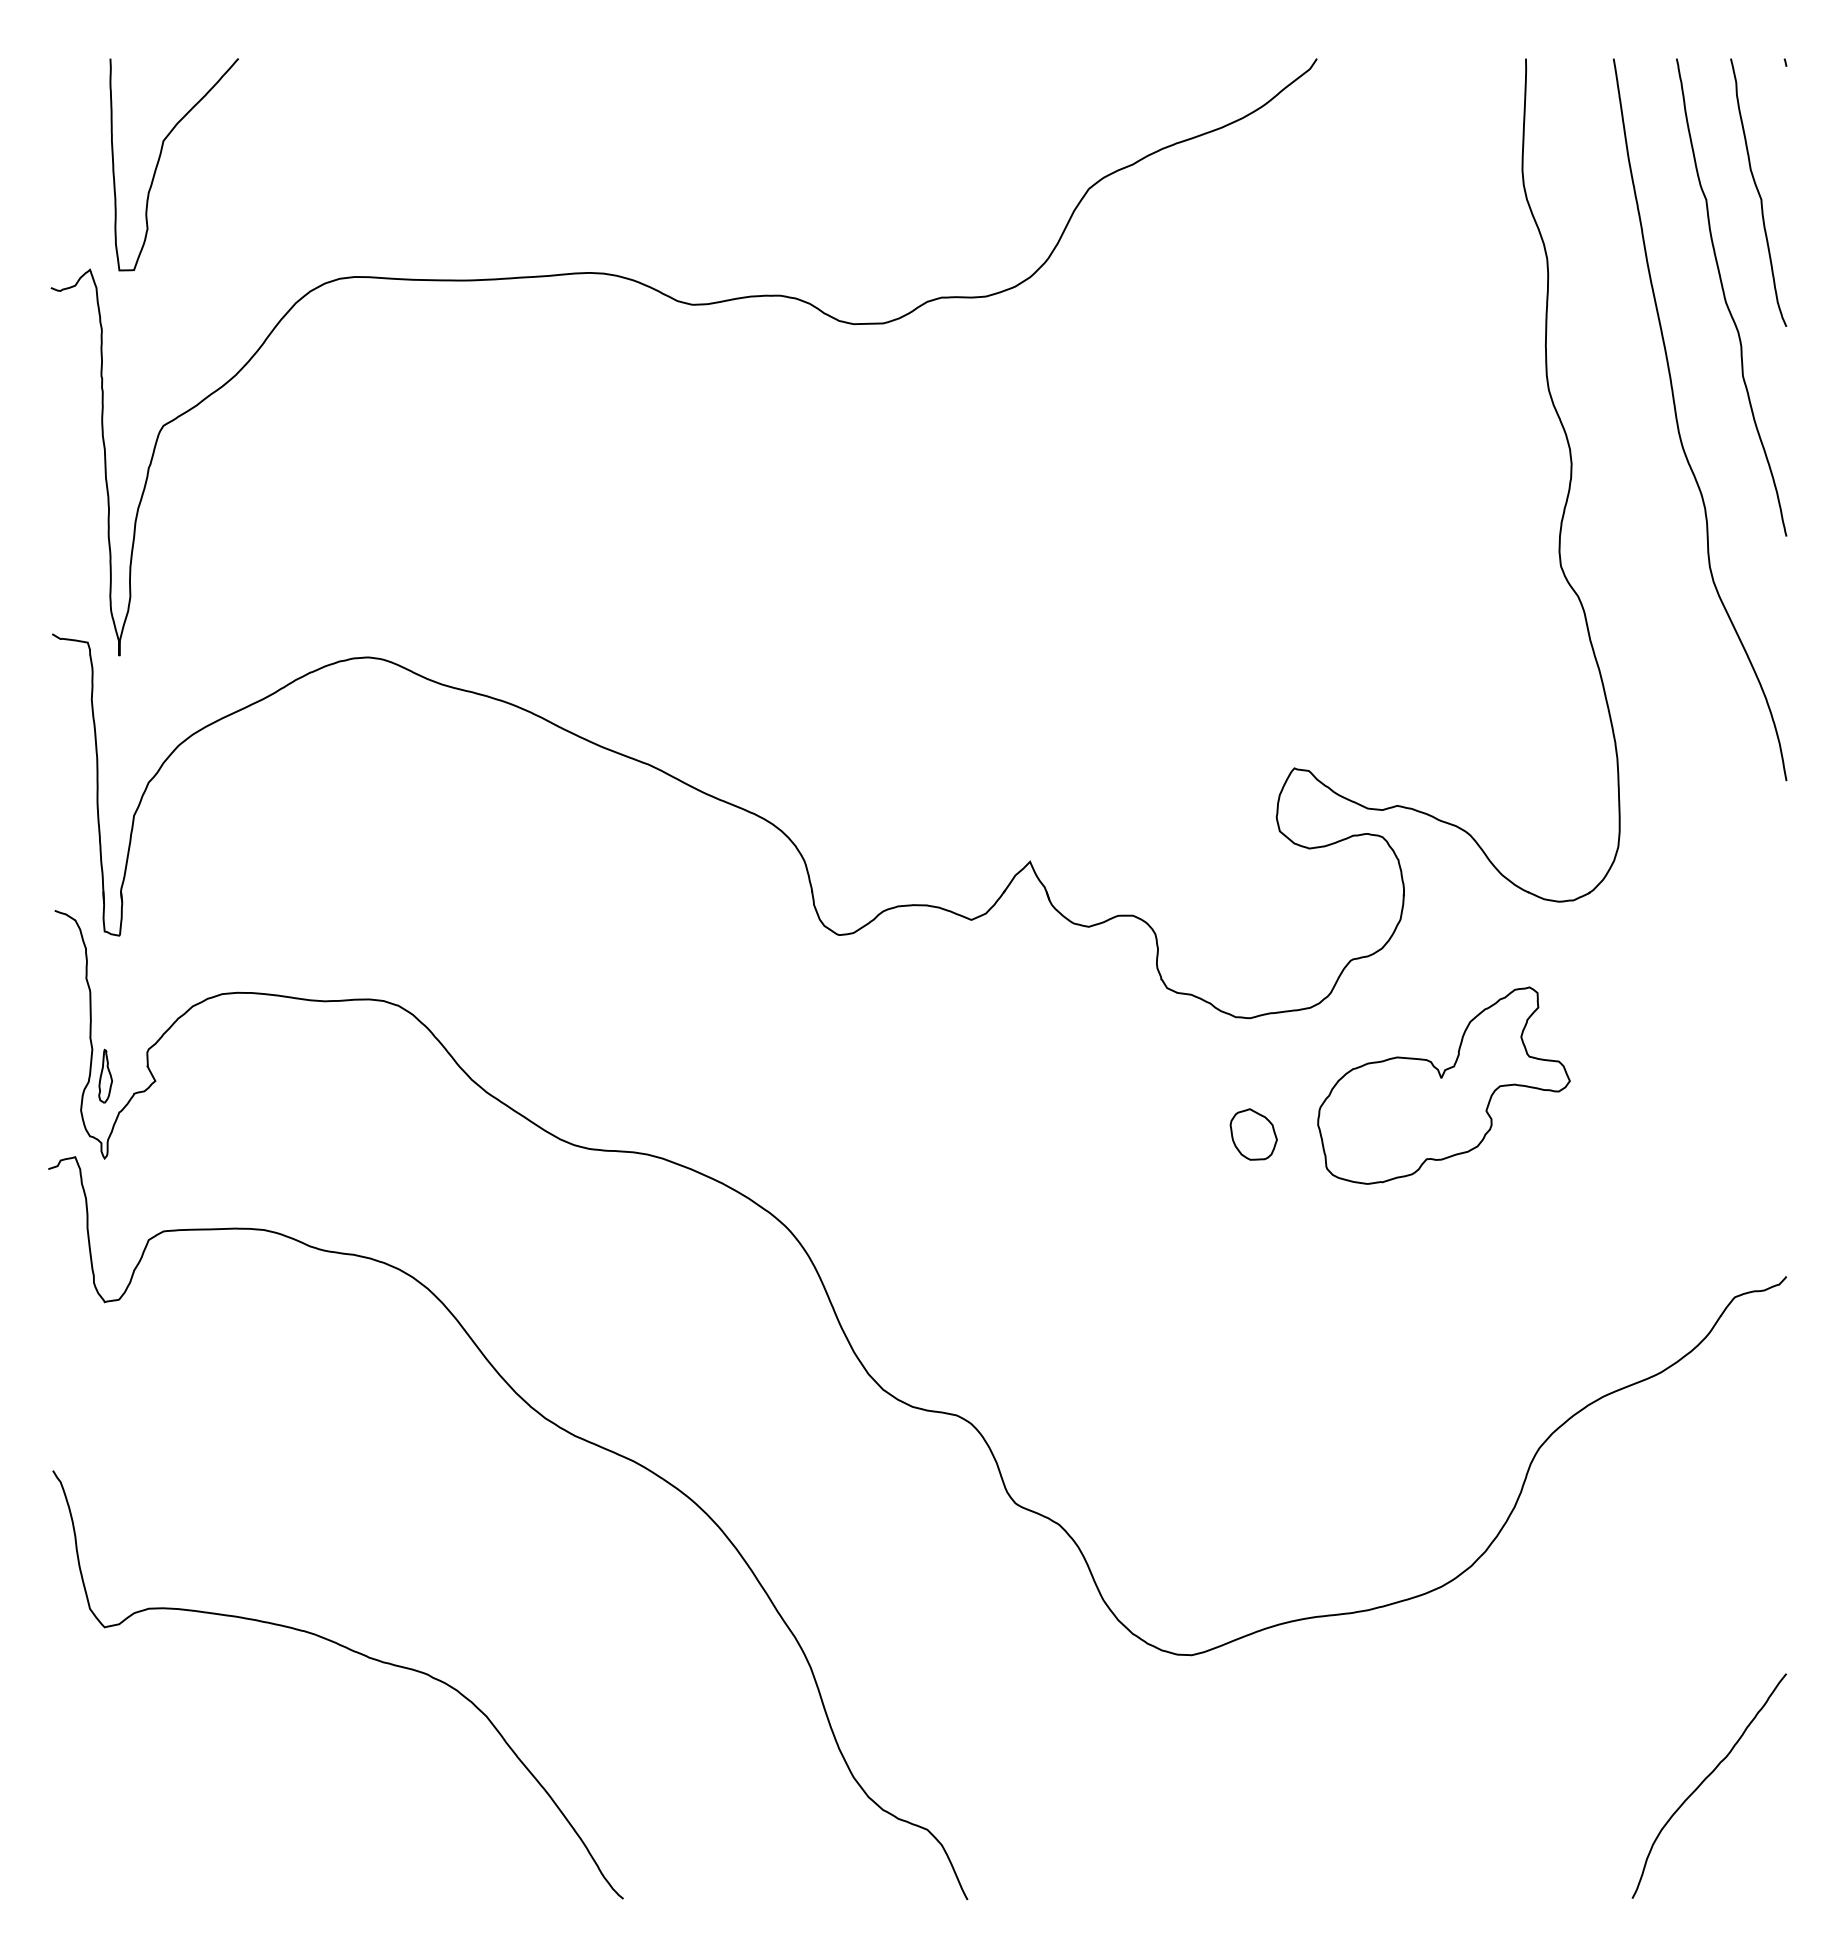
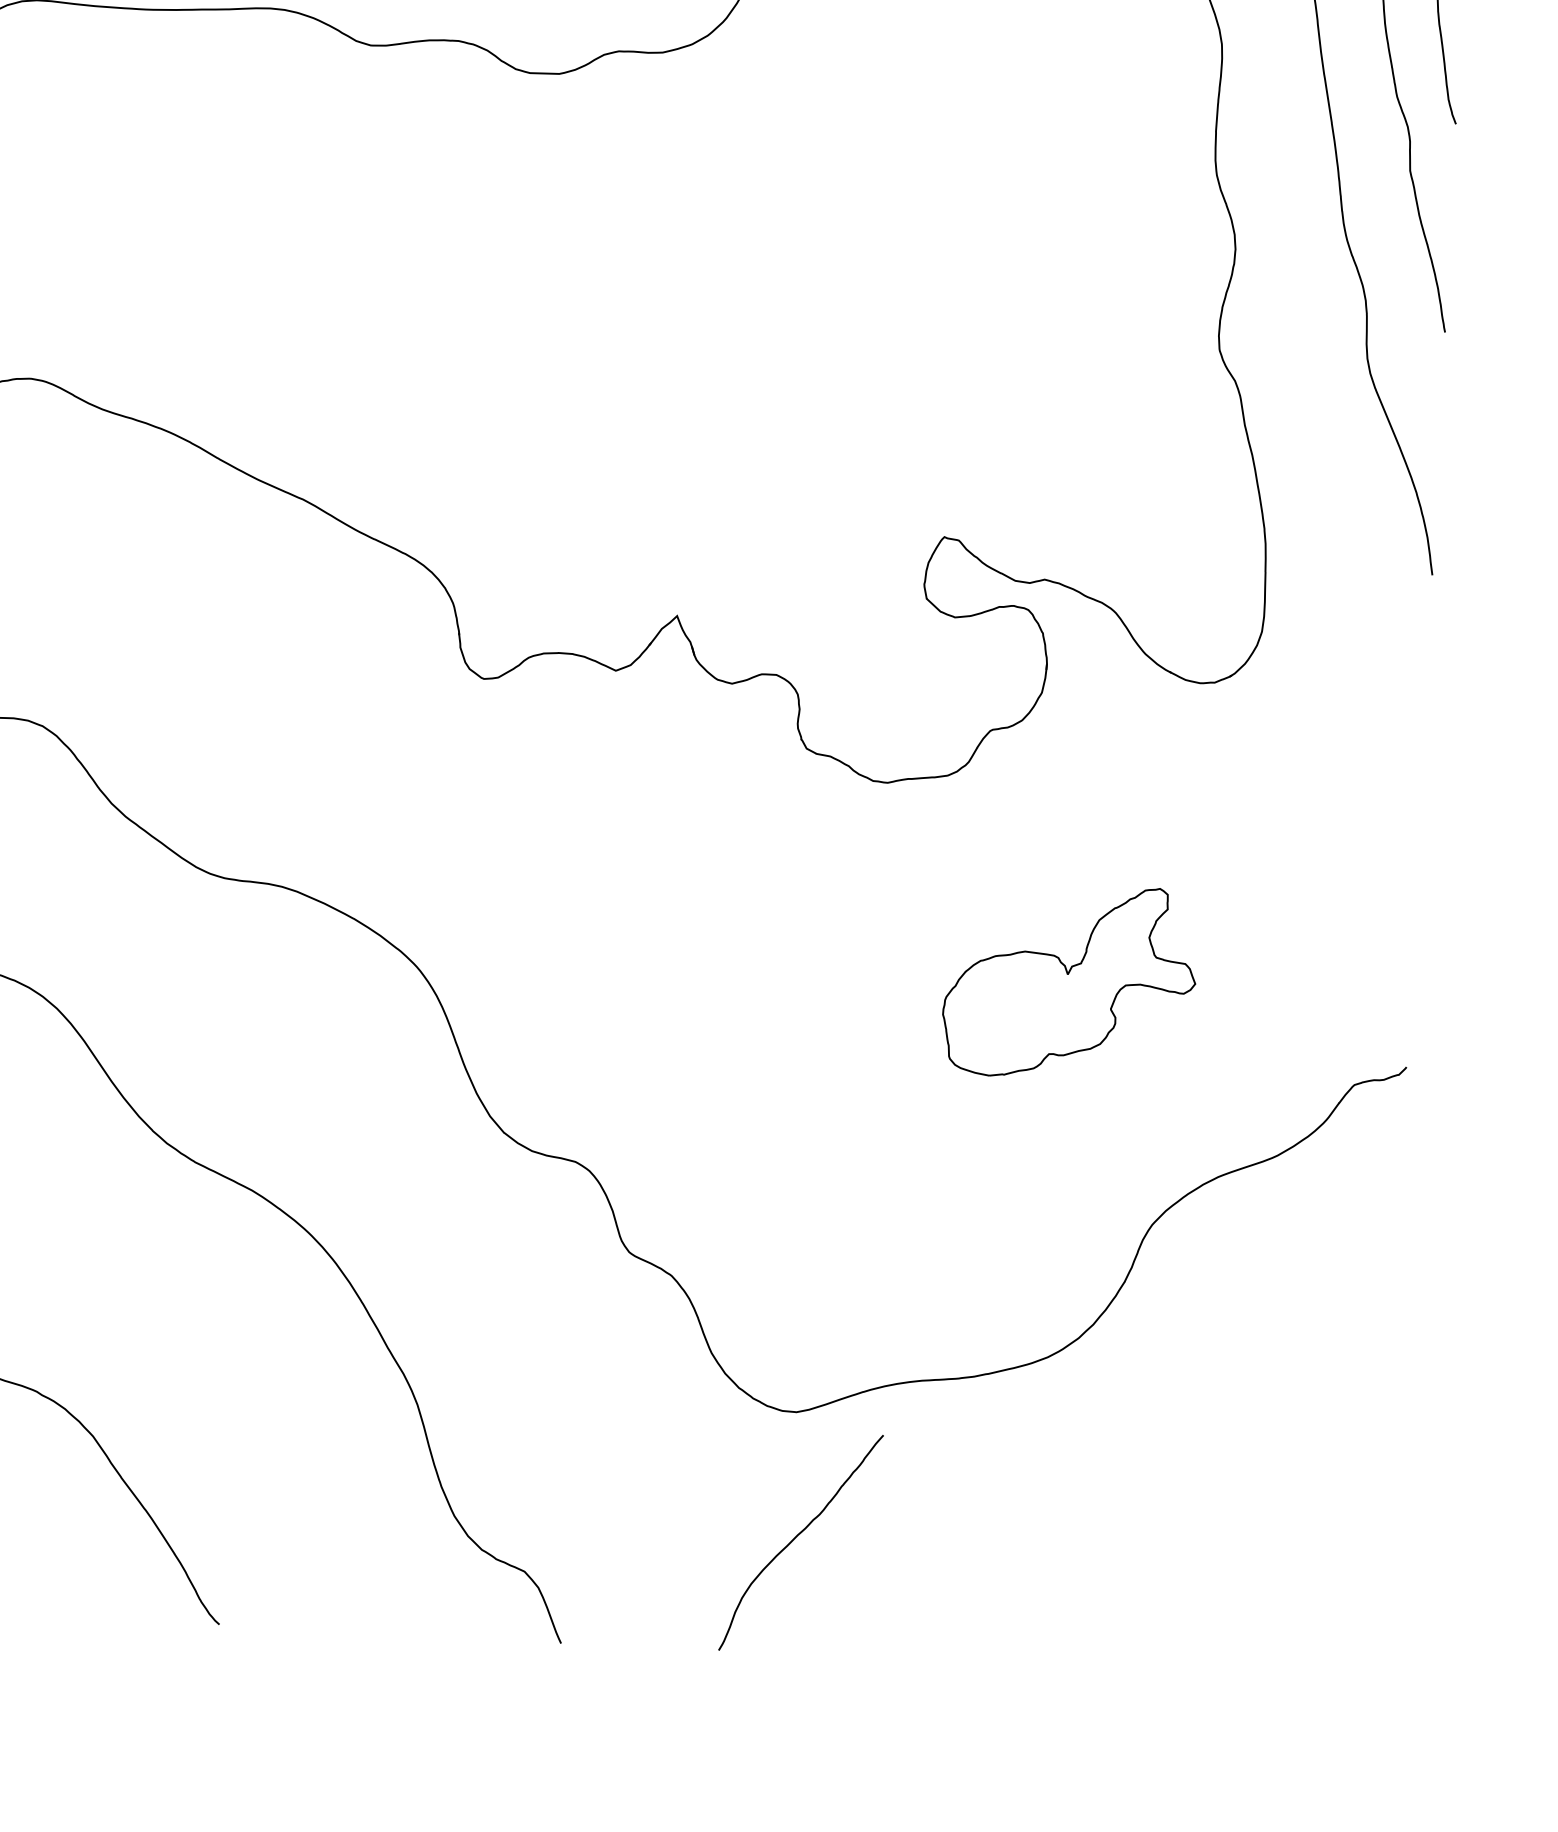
part: (1443, 1085) -> (1069, 981), moved
part: (1253, 1134) -> (884, 898), removed
curve: (1704, 1781) -> (796, 1537), moved

